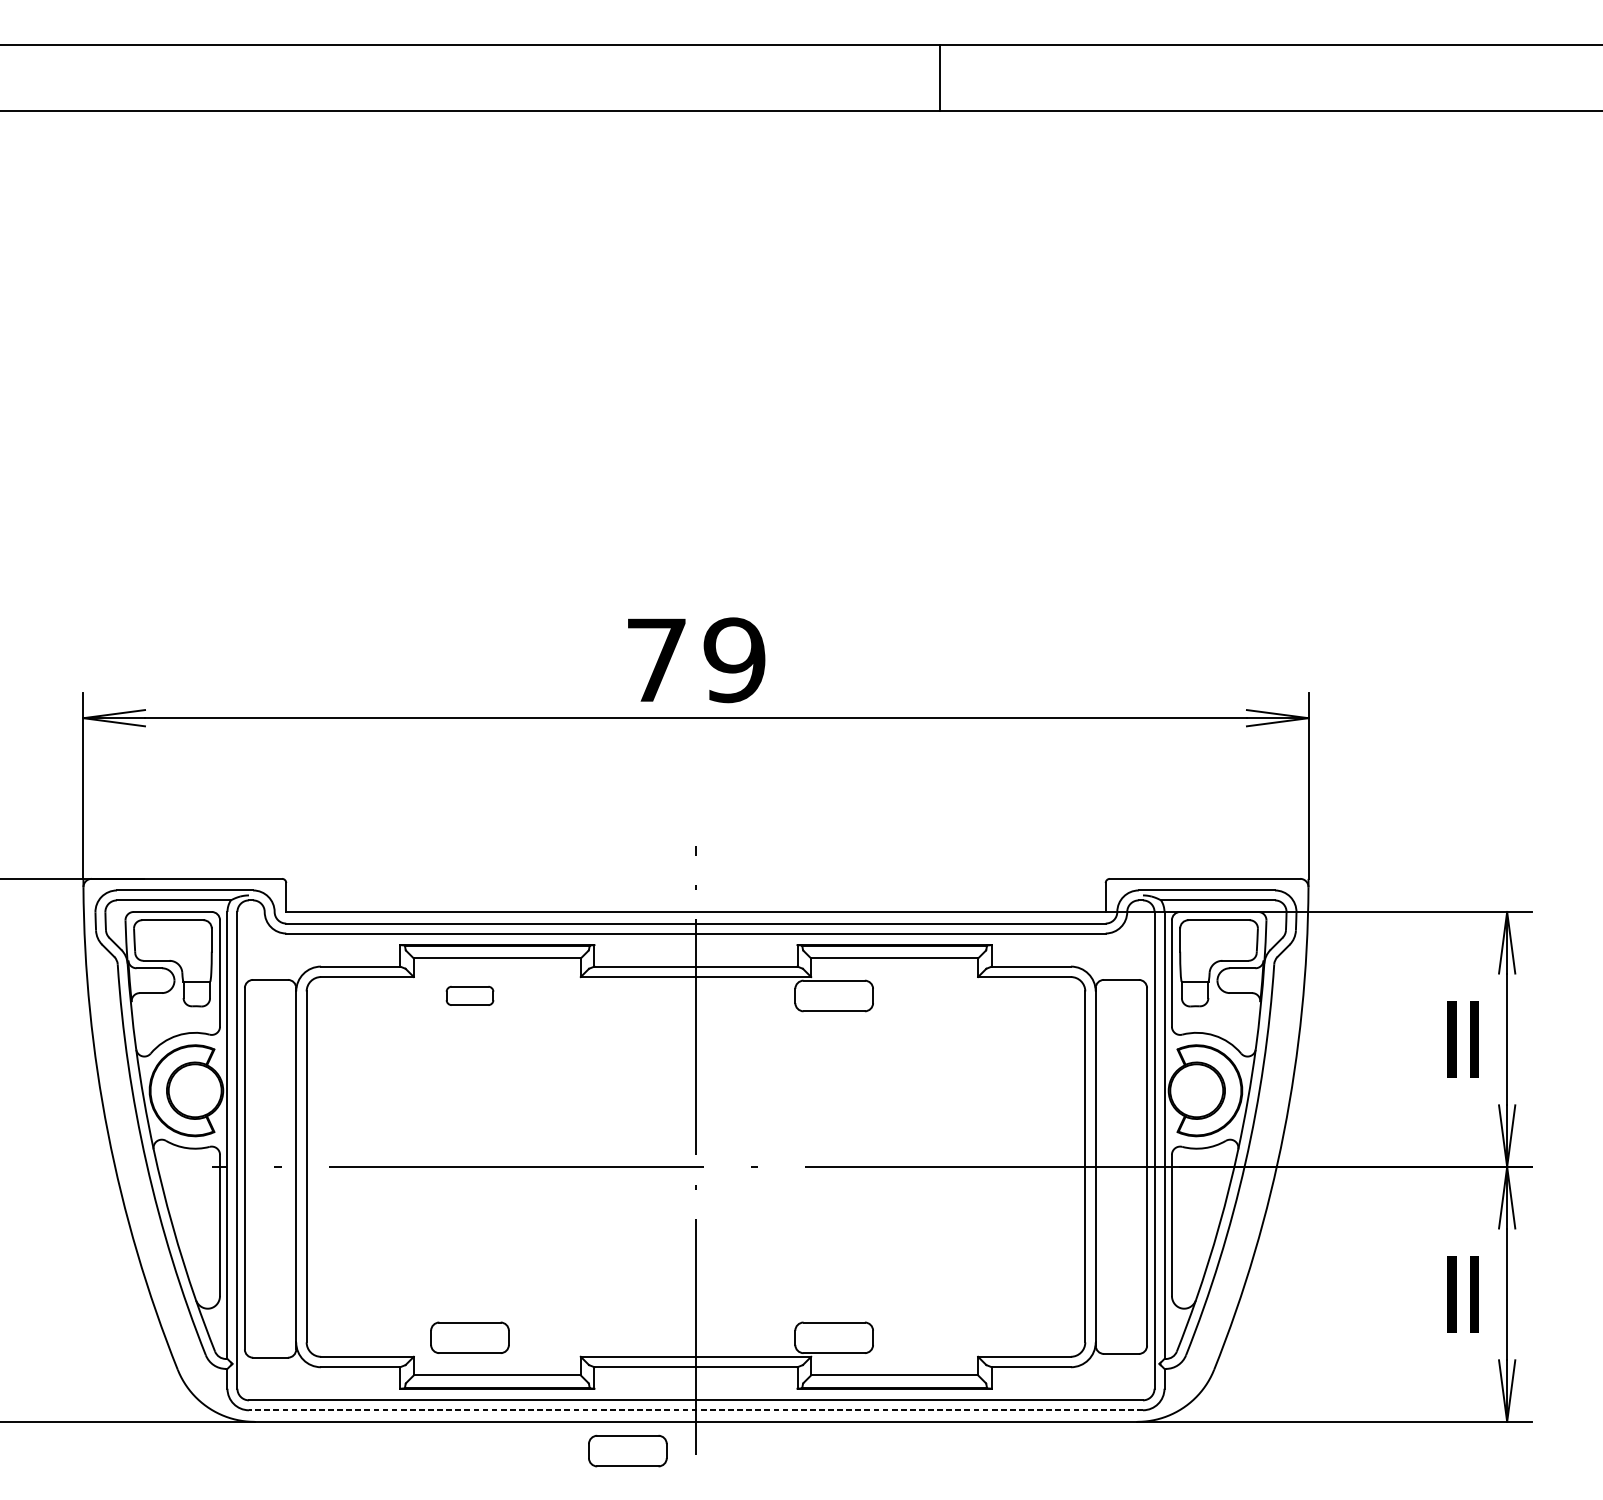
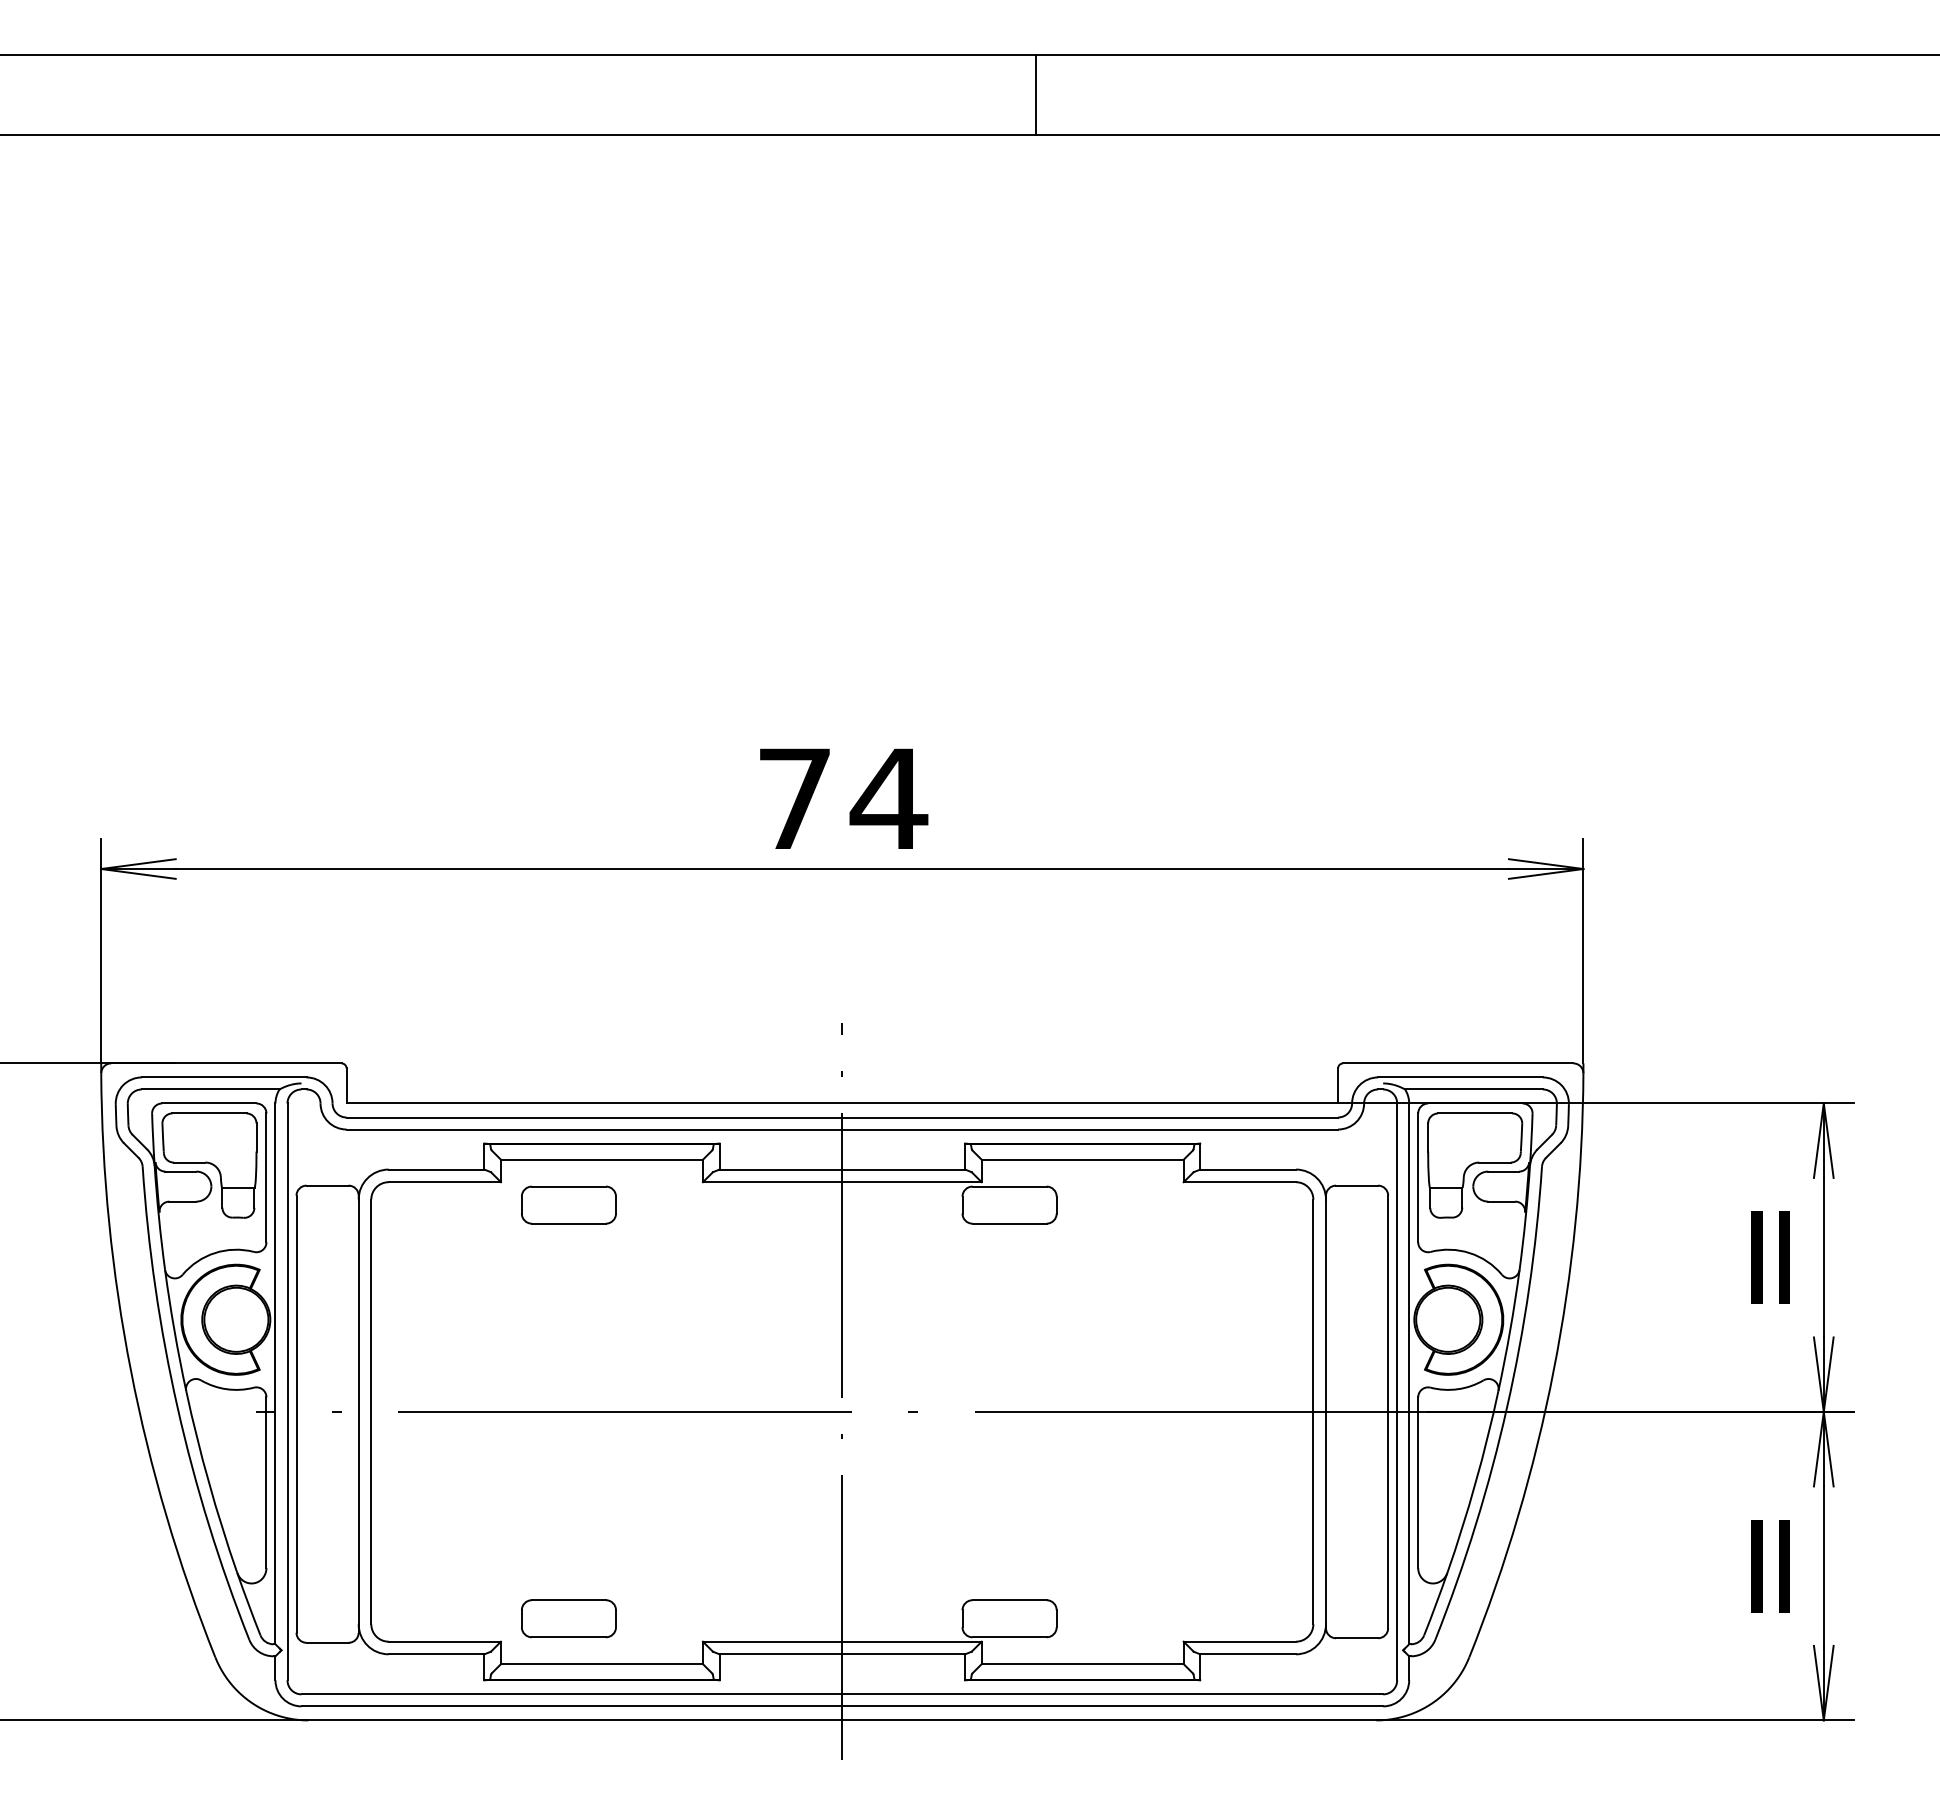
line: (939, 78) -> (1036, 94), moved
text: (734, 659) -> (888, 798), 79 -> 74
part: (469, 995) -> (568, 1204), size x1.67
line: (696, 1410) -> (842, 1706), dashed -> solid
part: (627, 1450) -> (759, 1755), removed

